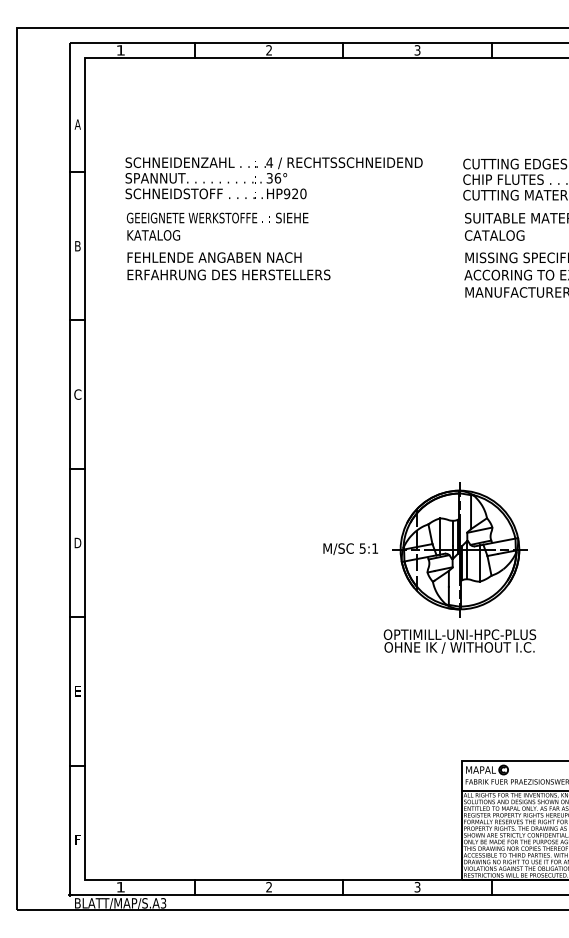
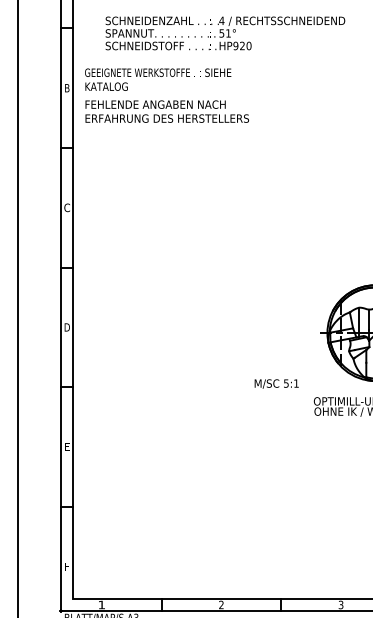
text: (274, 178) -> (225, 33), 36° -> 51°
text: (228, 246) -> (166, 95), moved
text: (350, 548) -> (276, 383), moved

